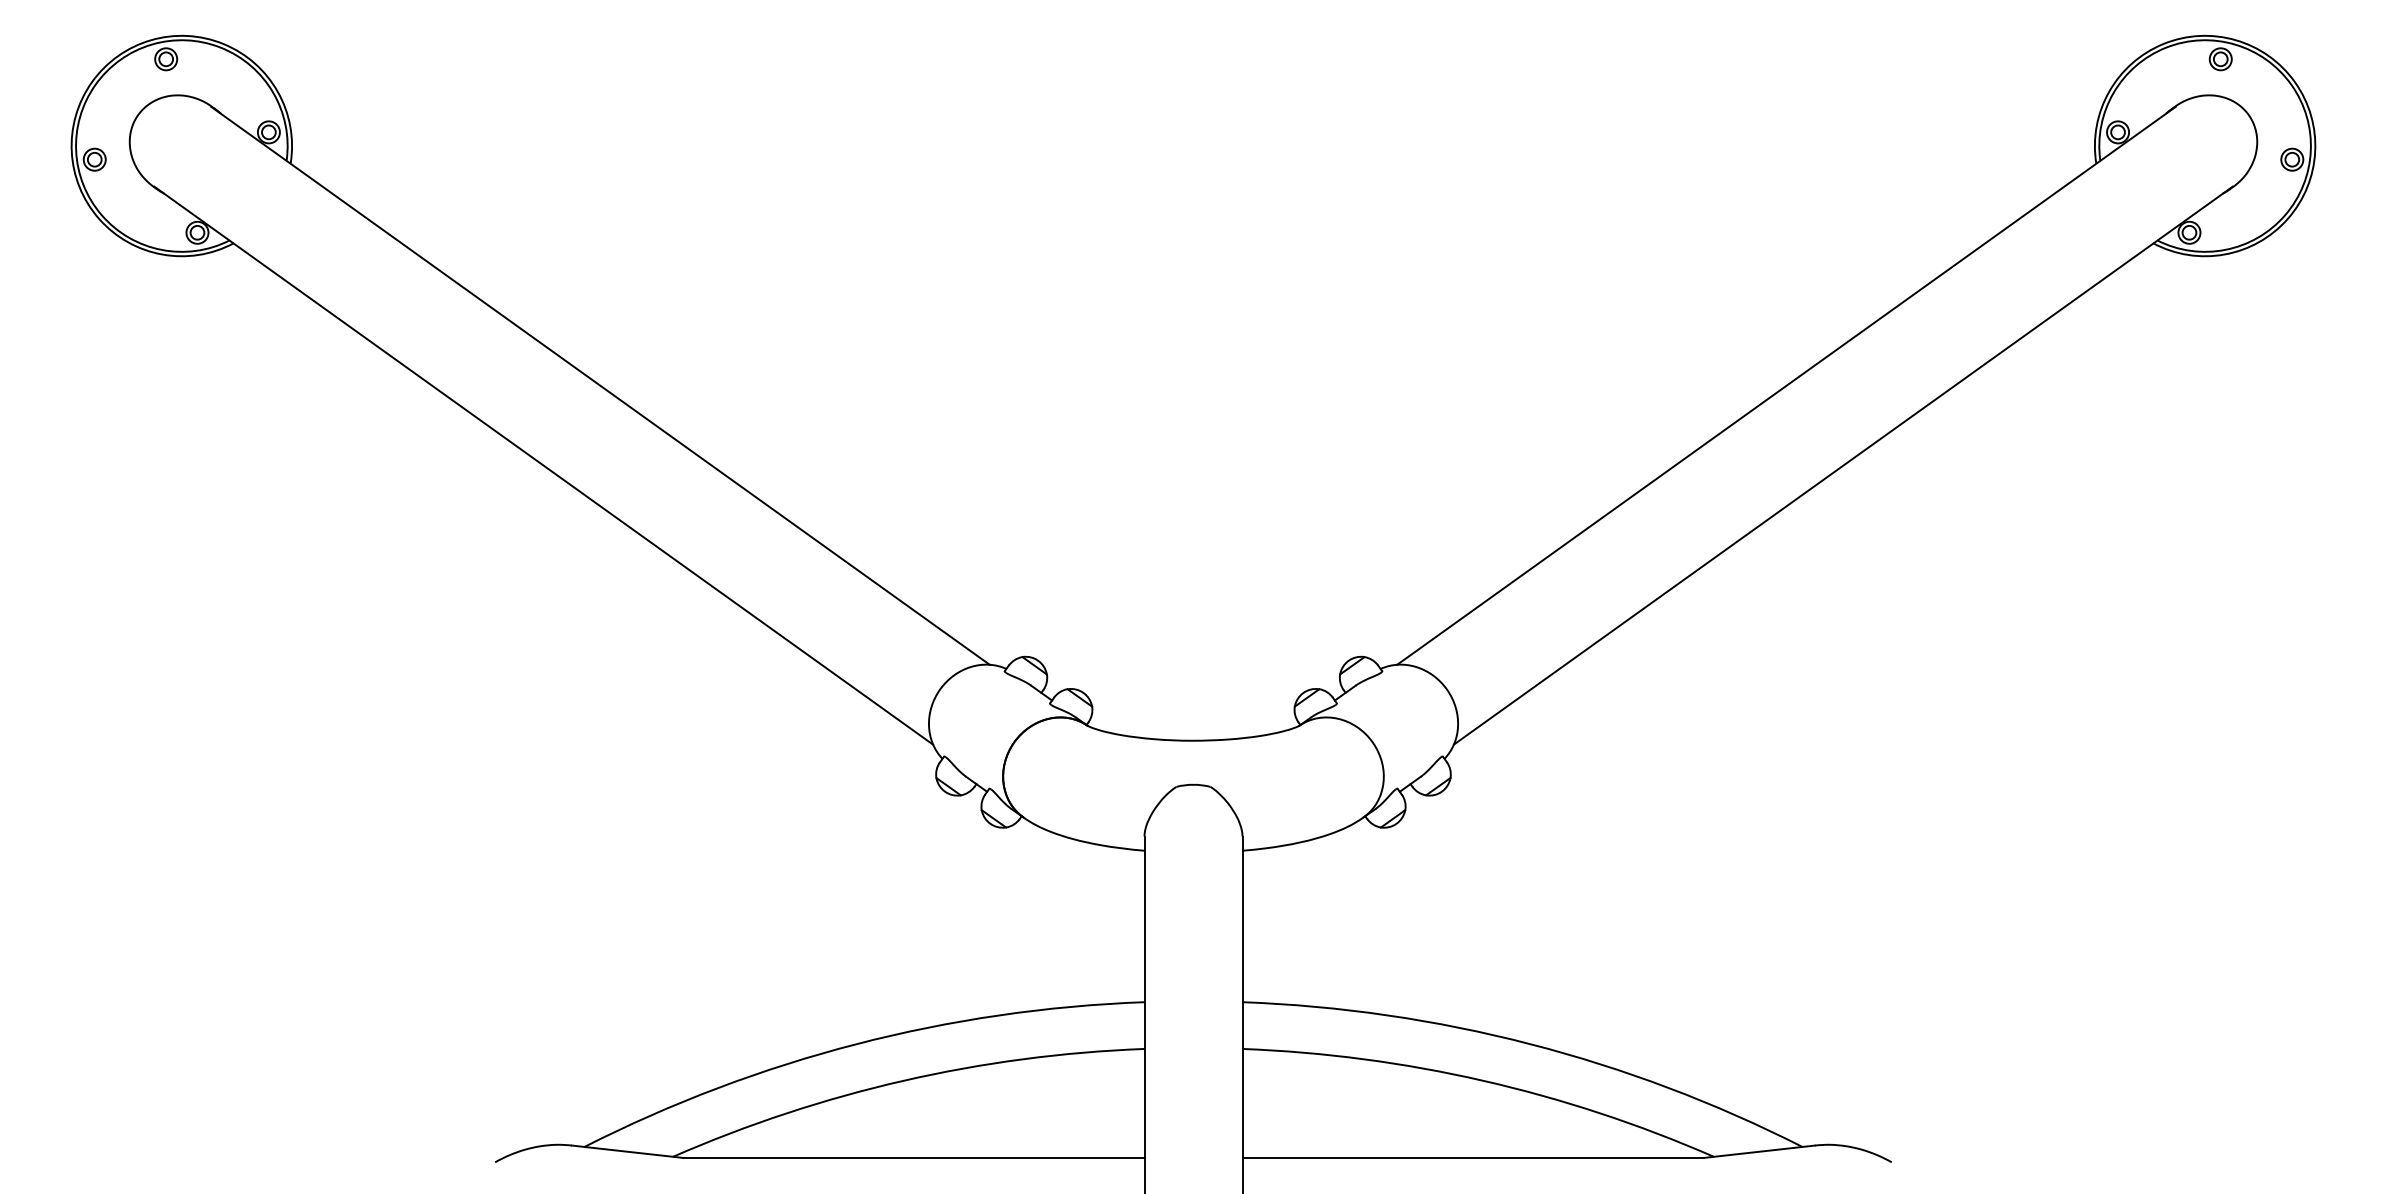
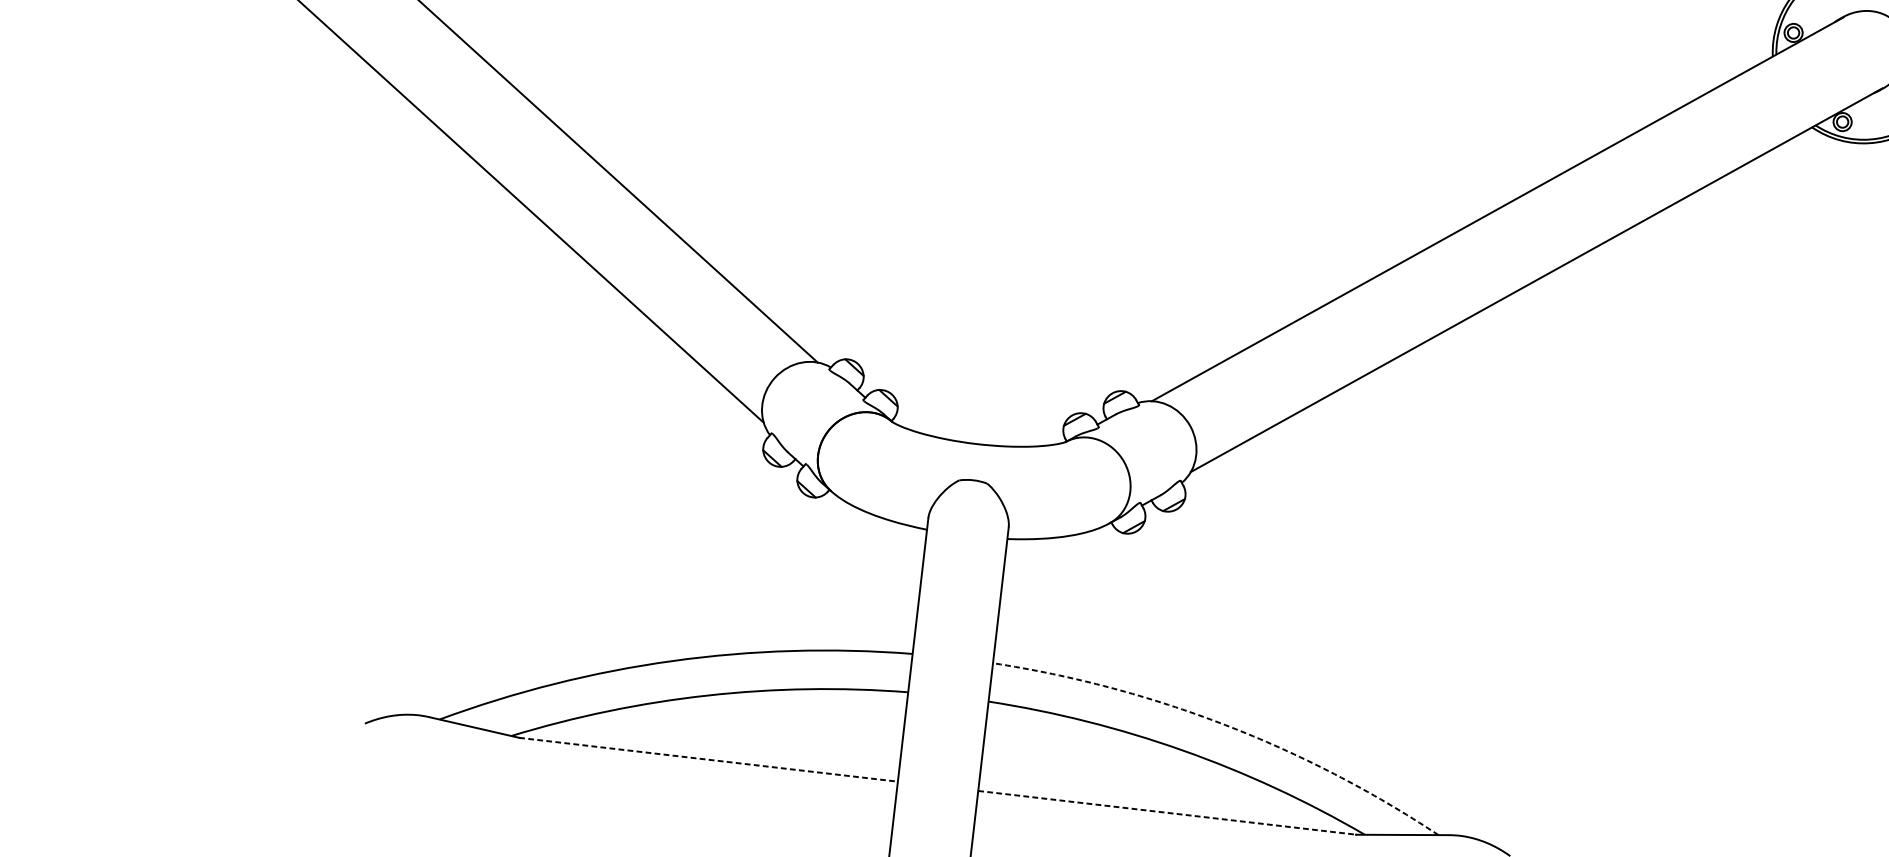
arc: (1530, 1044) -> (1225, 725), solid -> dashed
line: (913, 1157) -> (708, 759), solid -> dashed
line: (1473, 1157) -> (1167, 812), solid -> dashed

